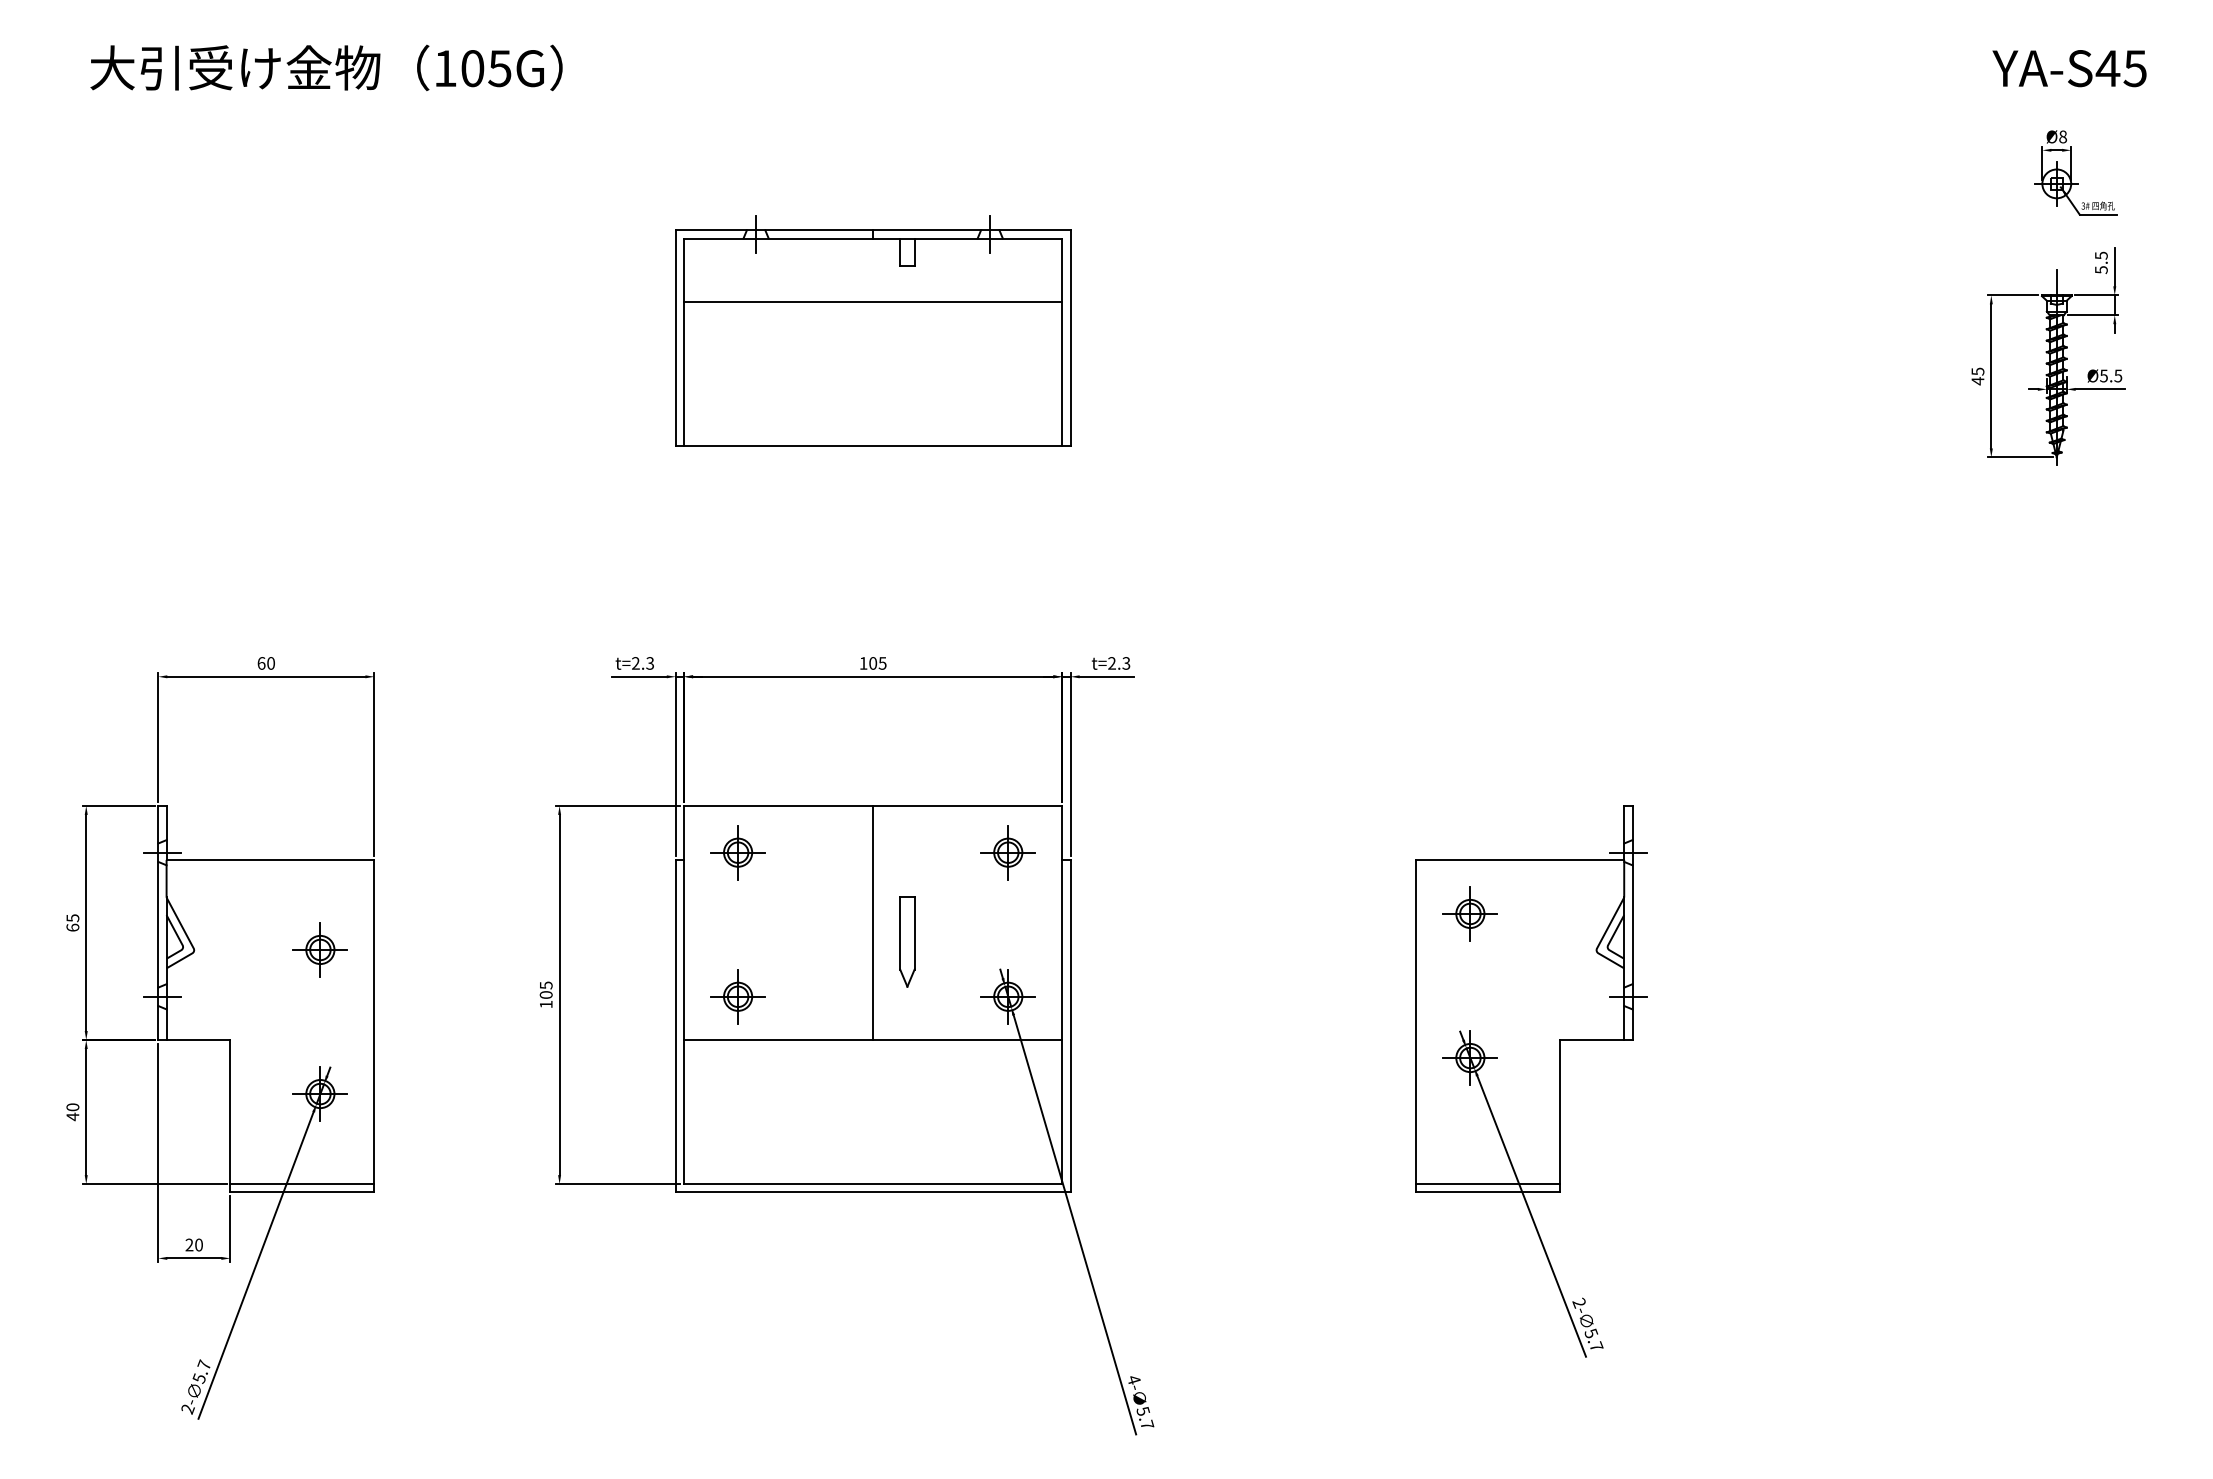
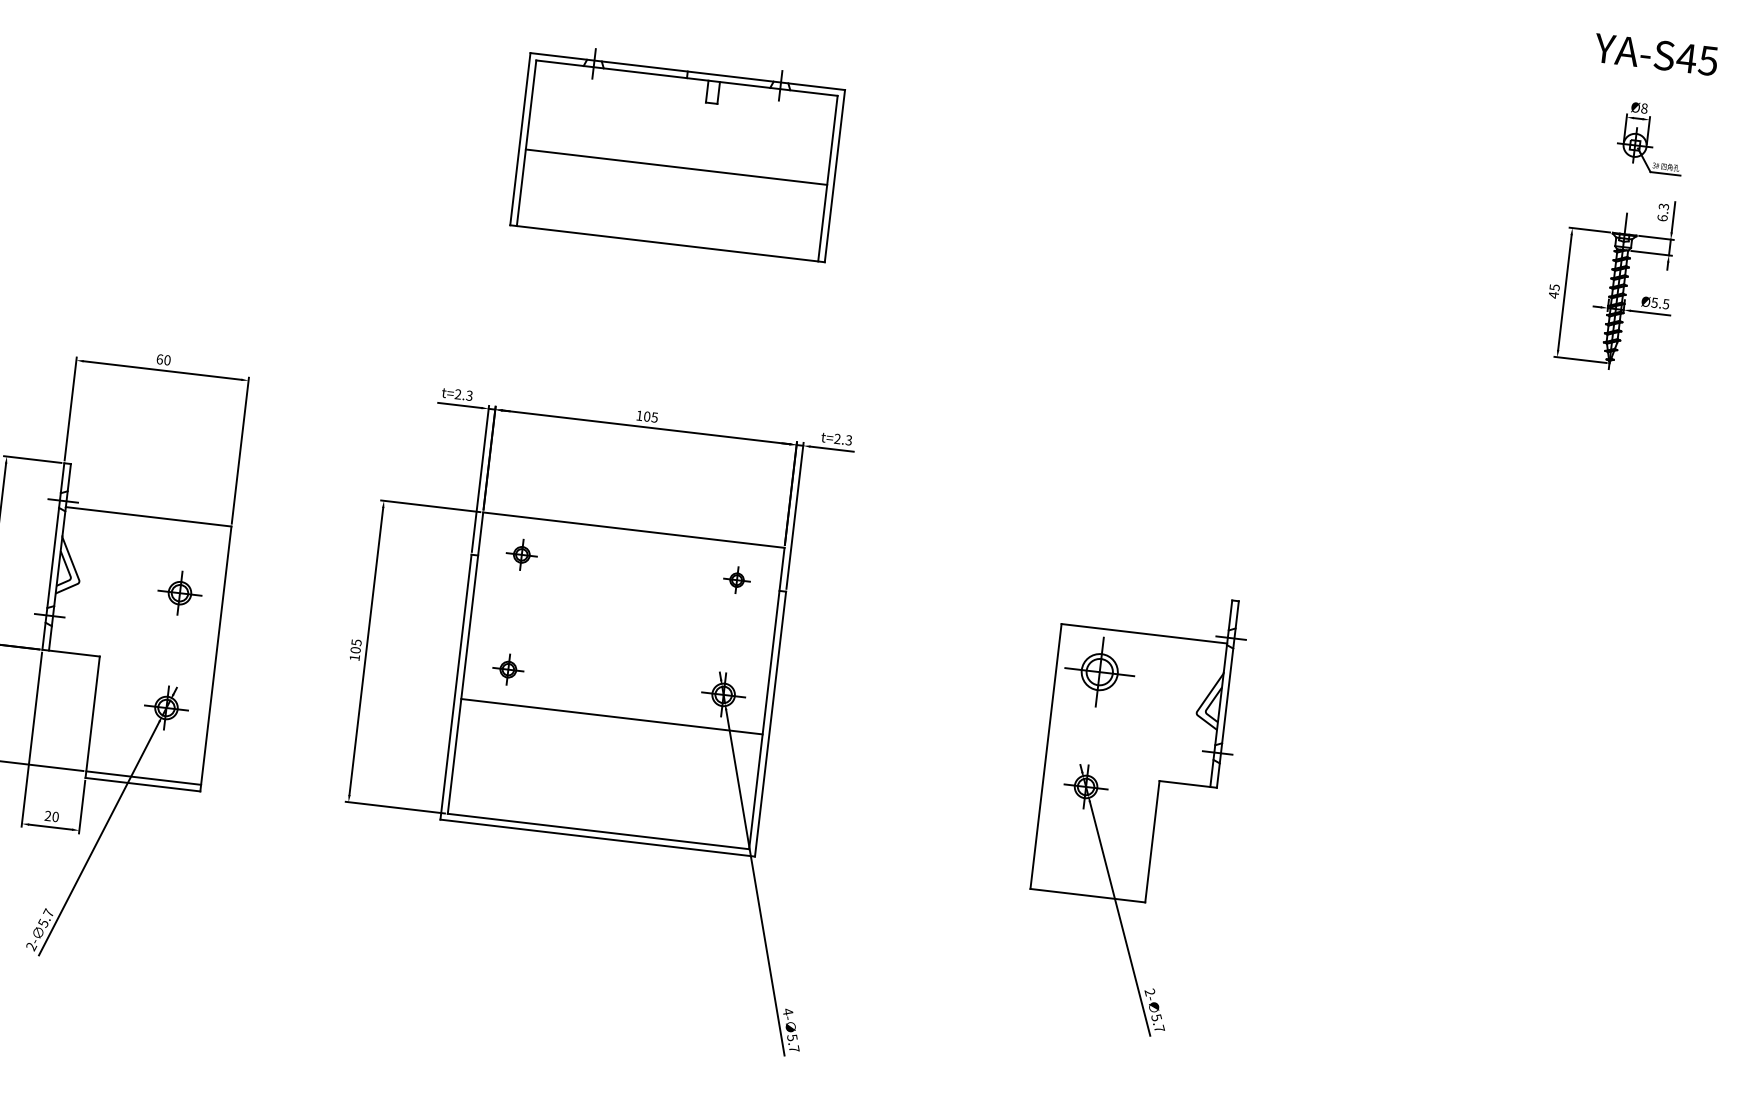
text: (2101, 262) -> (1663, 212), 5.5 -> 6.3
line: (873, 302) -> (676, 167), moved
part: (737, 852) -> (521, 554), size x0.7
part: (1007, 852) -> (736, 579), size x0.6
part: (1469, 913) -> (1098, 671), size x1.6
line: (873, 922) -> (623, 623), removed
part: (907, 941) -> (648, 641), removed
part: (737, 996) -> (507, 669), size x0.7
line: (1488, 1184) -> (1088, 889), removed

